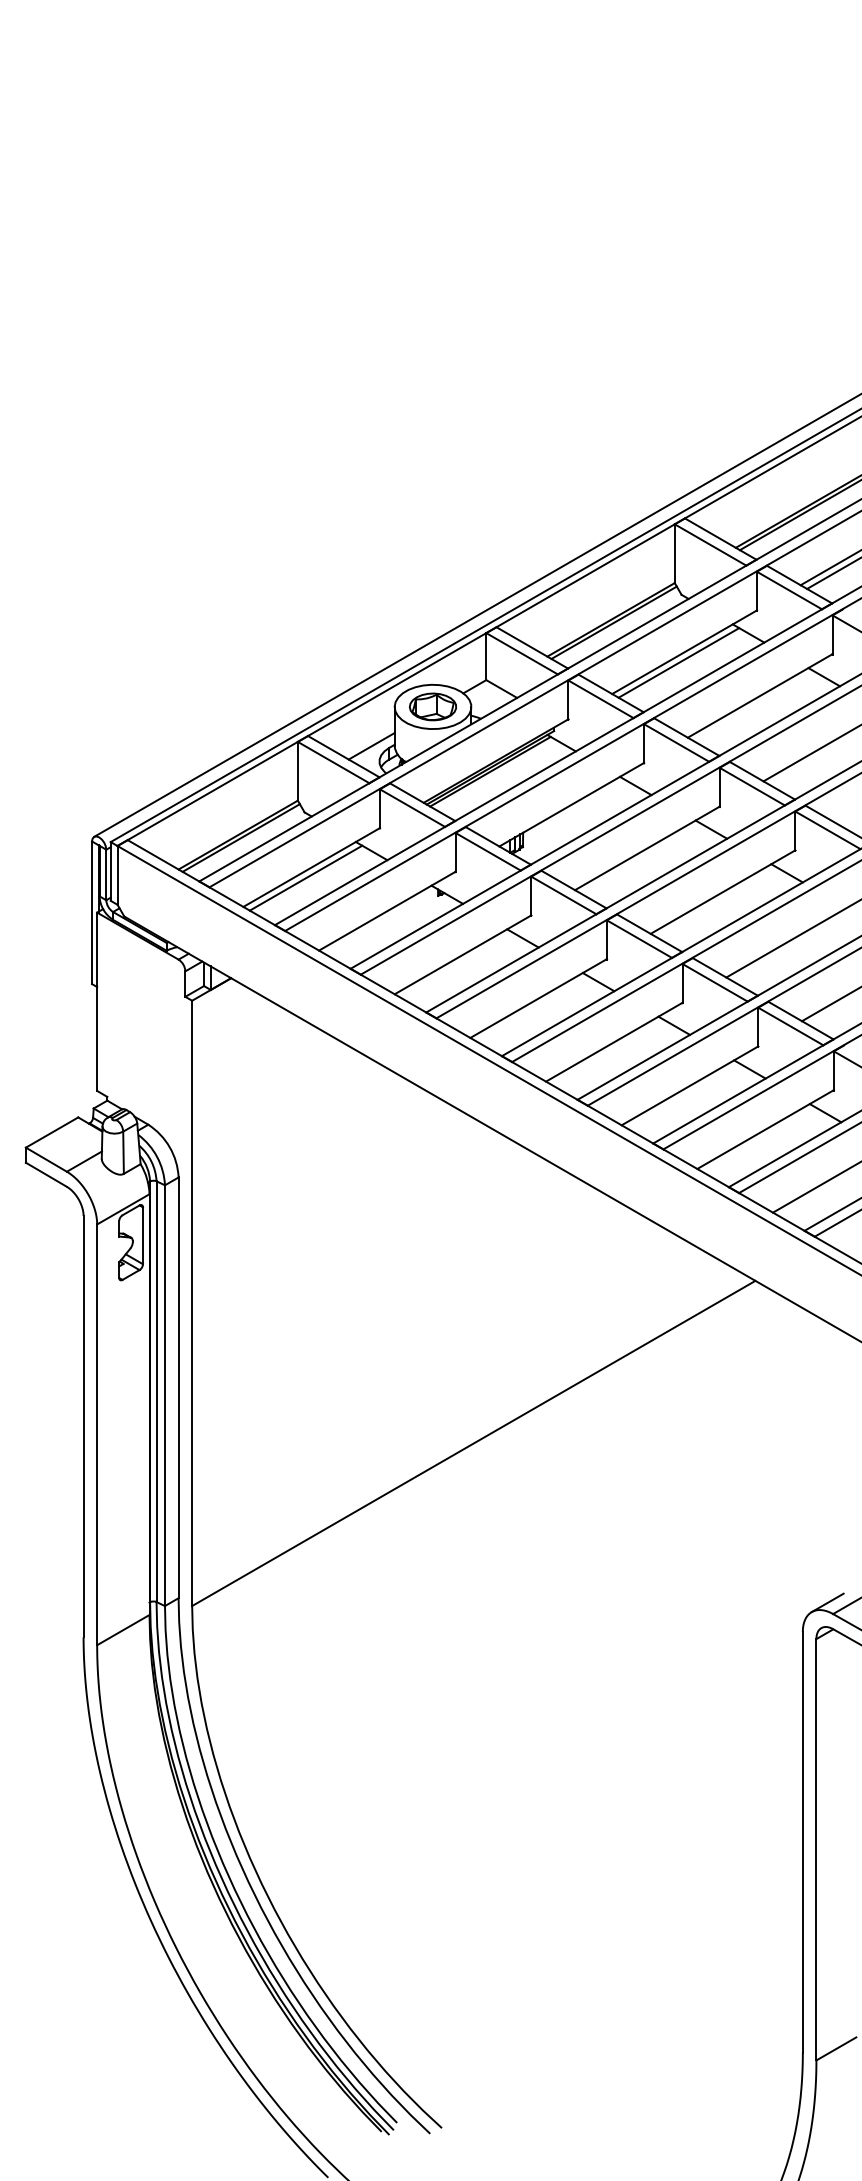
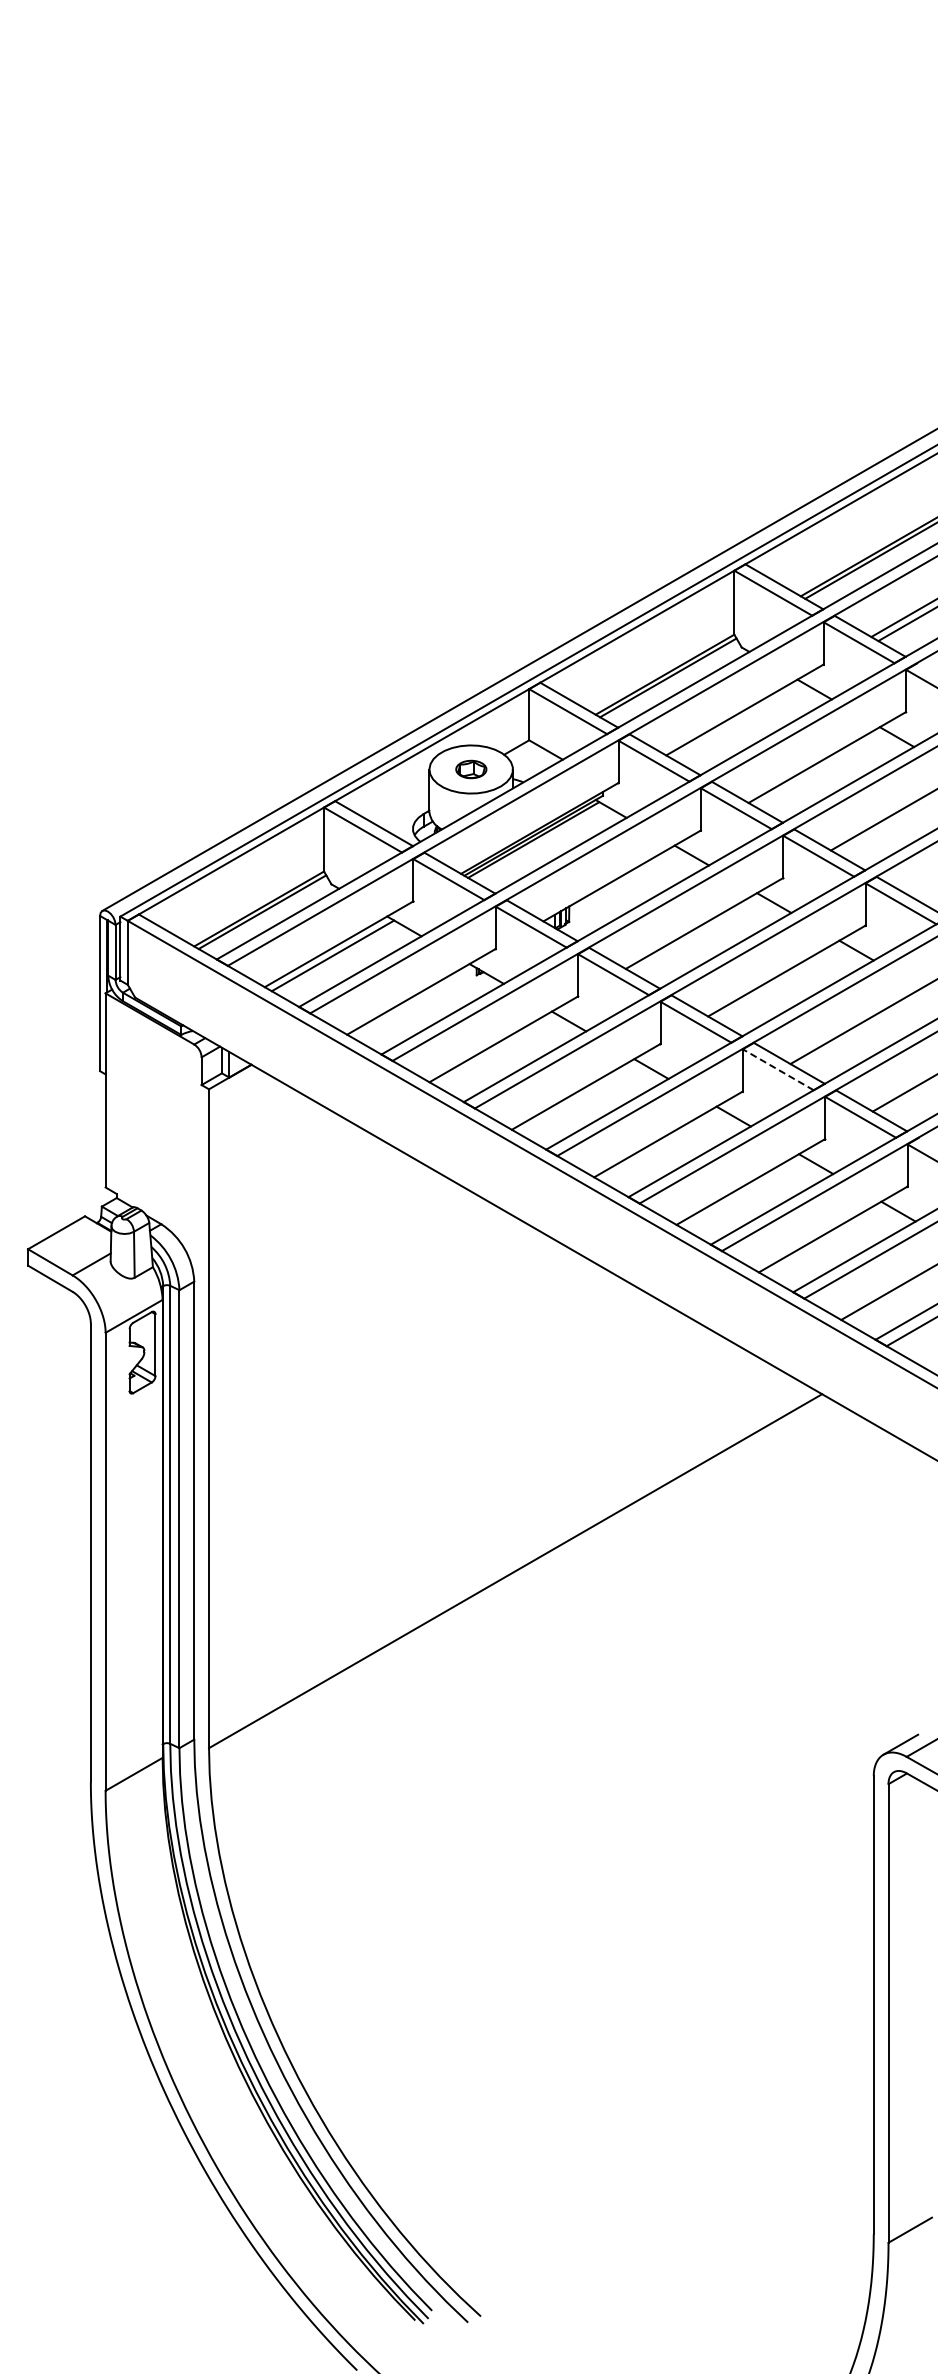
line: (678, 662) -> (738, 721), removed
part: (433, 706) -> (471, 769), size x0.6
line: (371, 745) -> (404, 811), removed
line: (715, 982) -> (778, 1069), solid -> dashed

